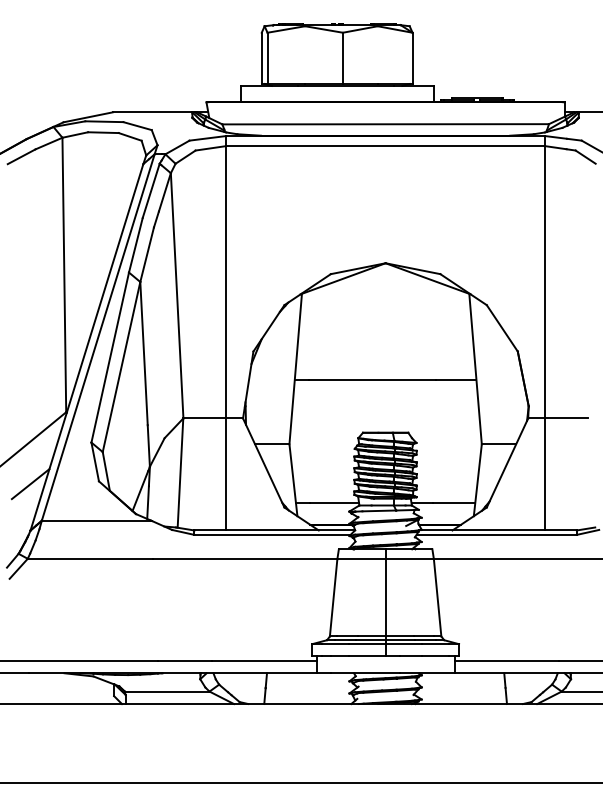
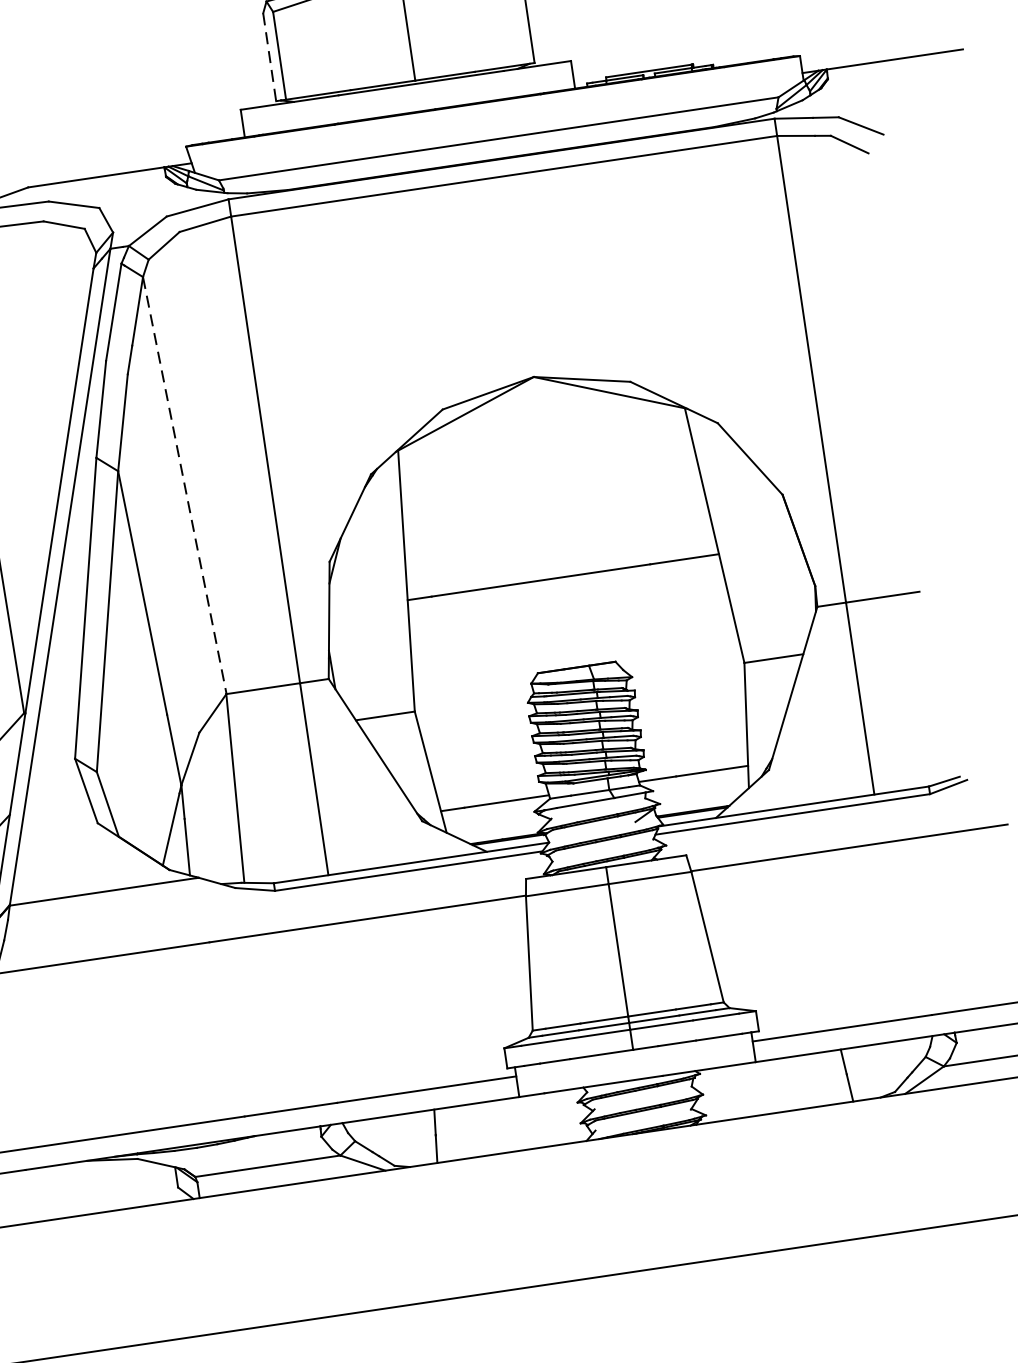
line: (261, 58) -> (269, 57), solid -> dashed
line: (177, 295) -> (185, 484), solid -> dashed

